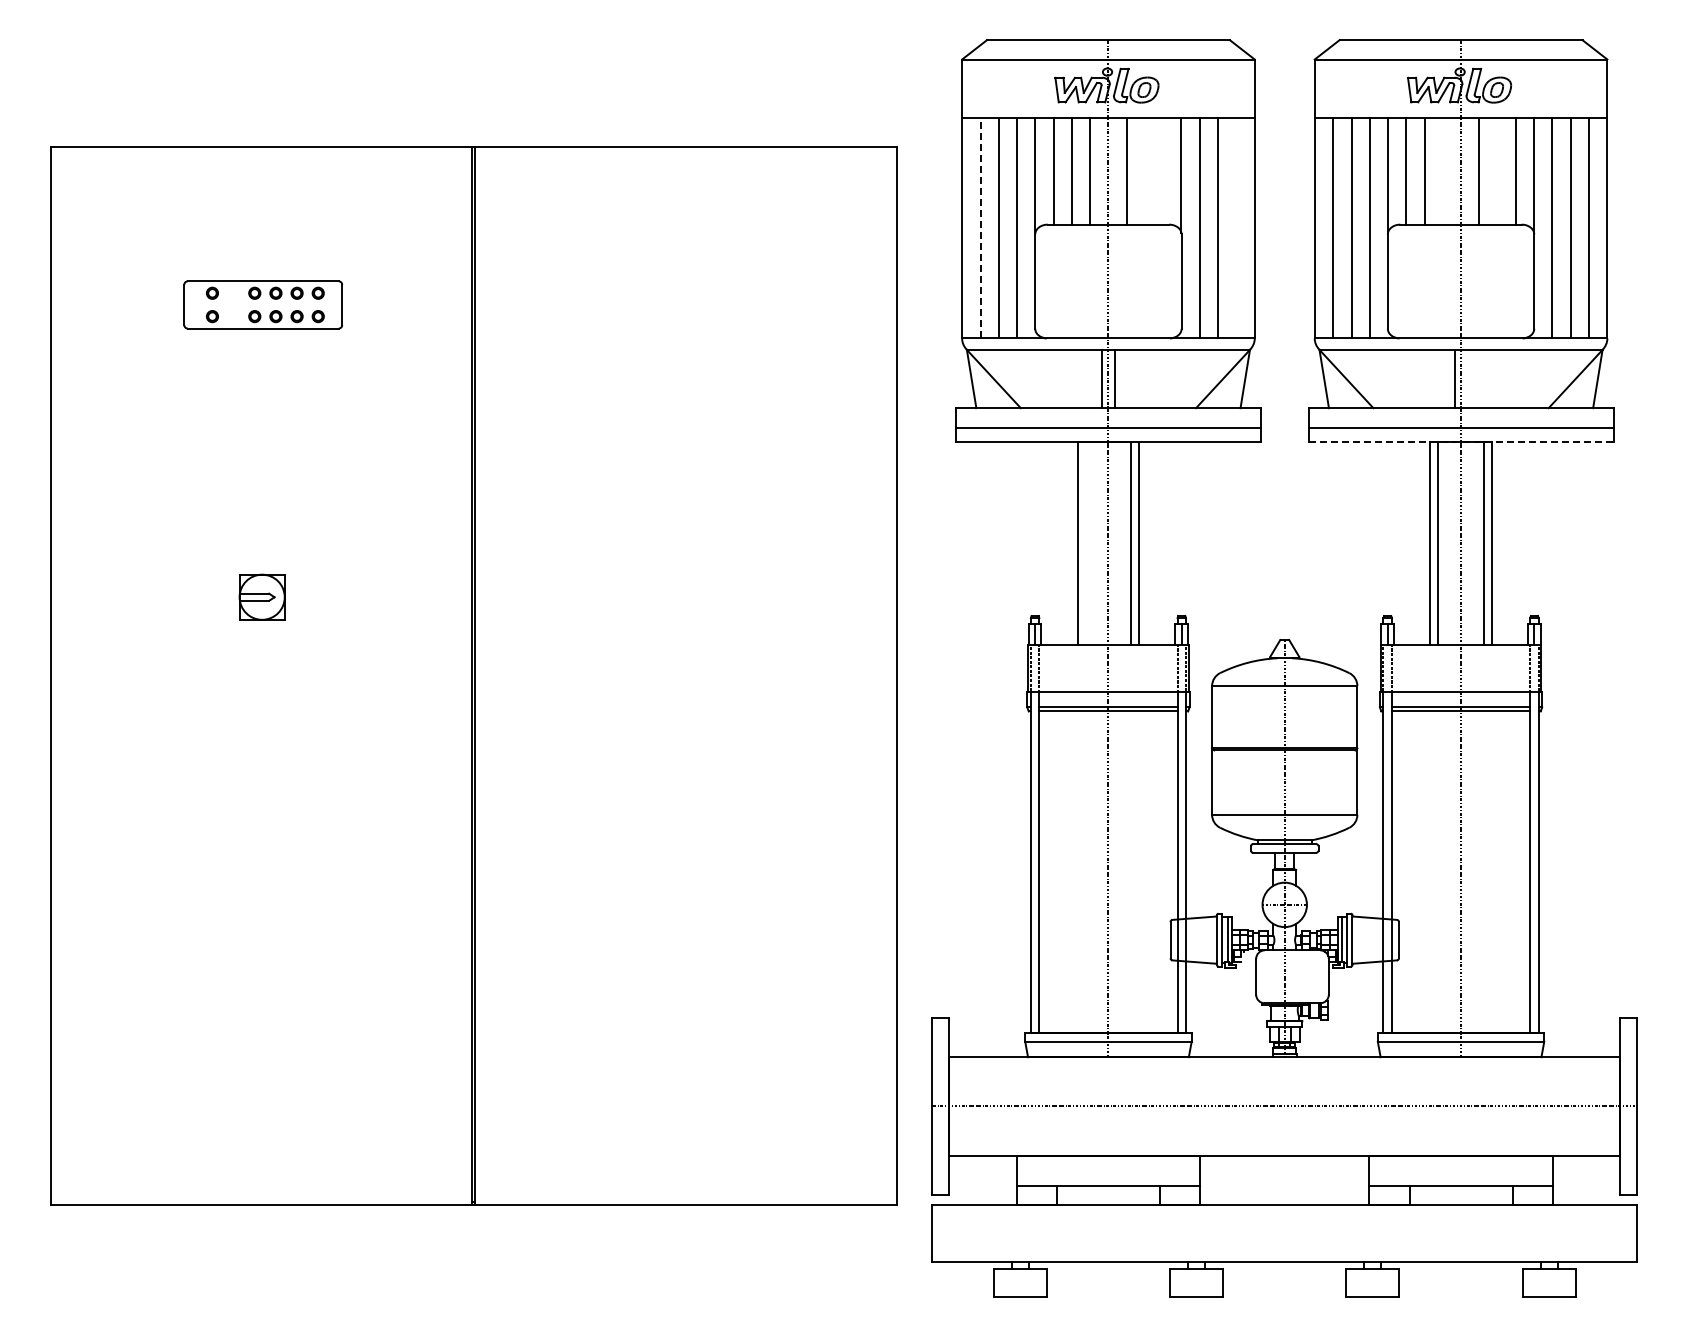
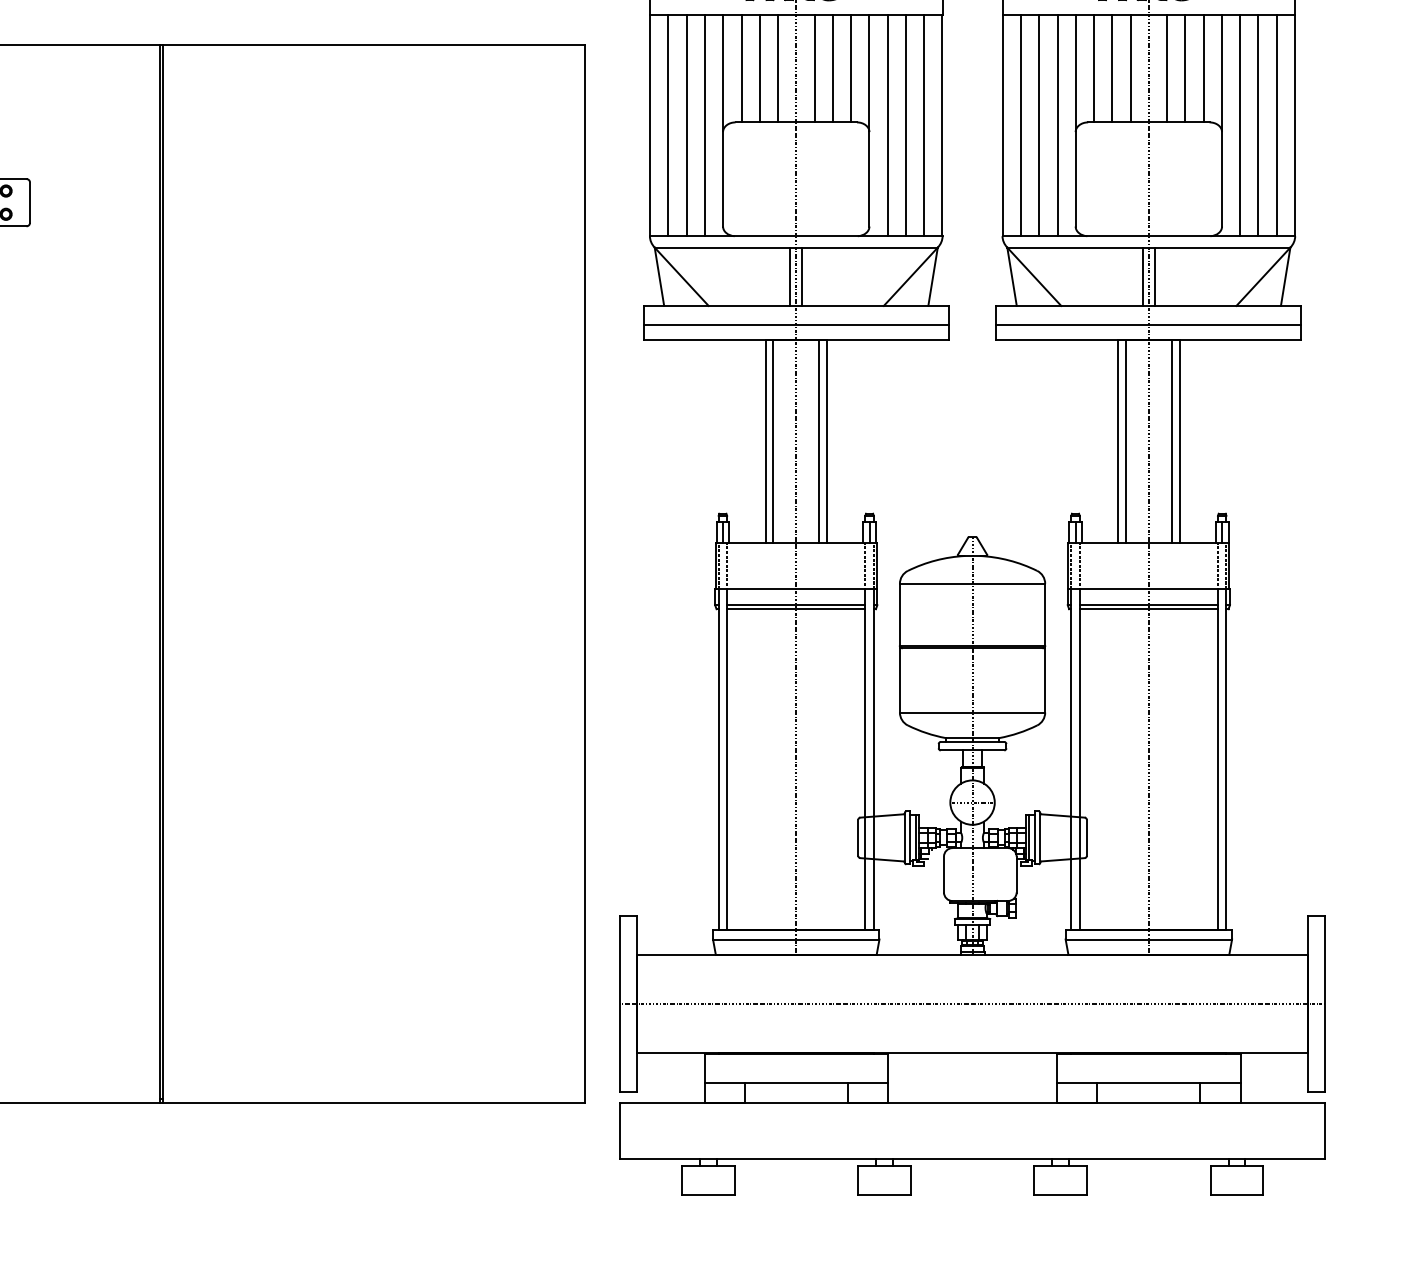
line: (1144, 170) -> (832, 68), added
line: (1163, 170) -> (851, 68), added
line: (1442, 170) -> (1130, 68), added
line: (1497, 170) -> (1185, 68), added
line: (980, 227) -> (668, 125), dashed -> solid
line: (1236, 227) -> (924, 125), added
line: (1467, 378) -> (1155, 276), added
line: (1461, 442) -> (1149, 340), dashed -> solid
line: (1085, 543) -> (773, 441), added

